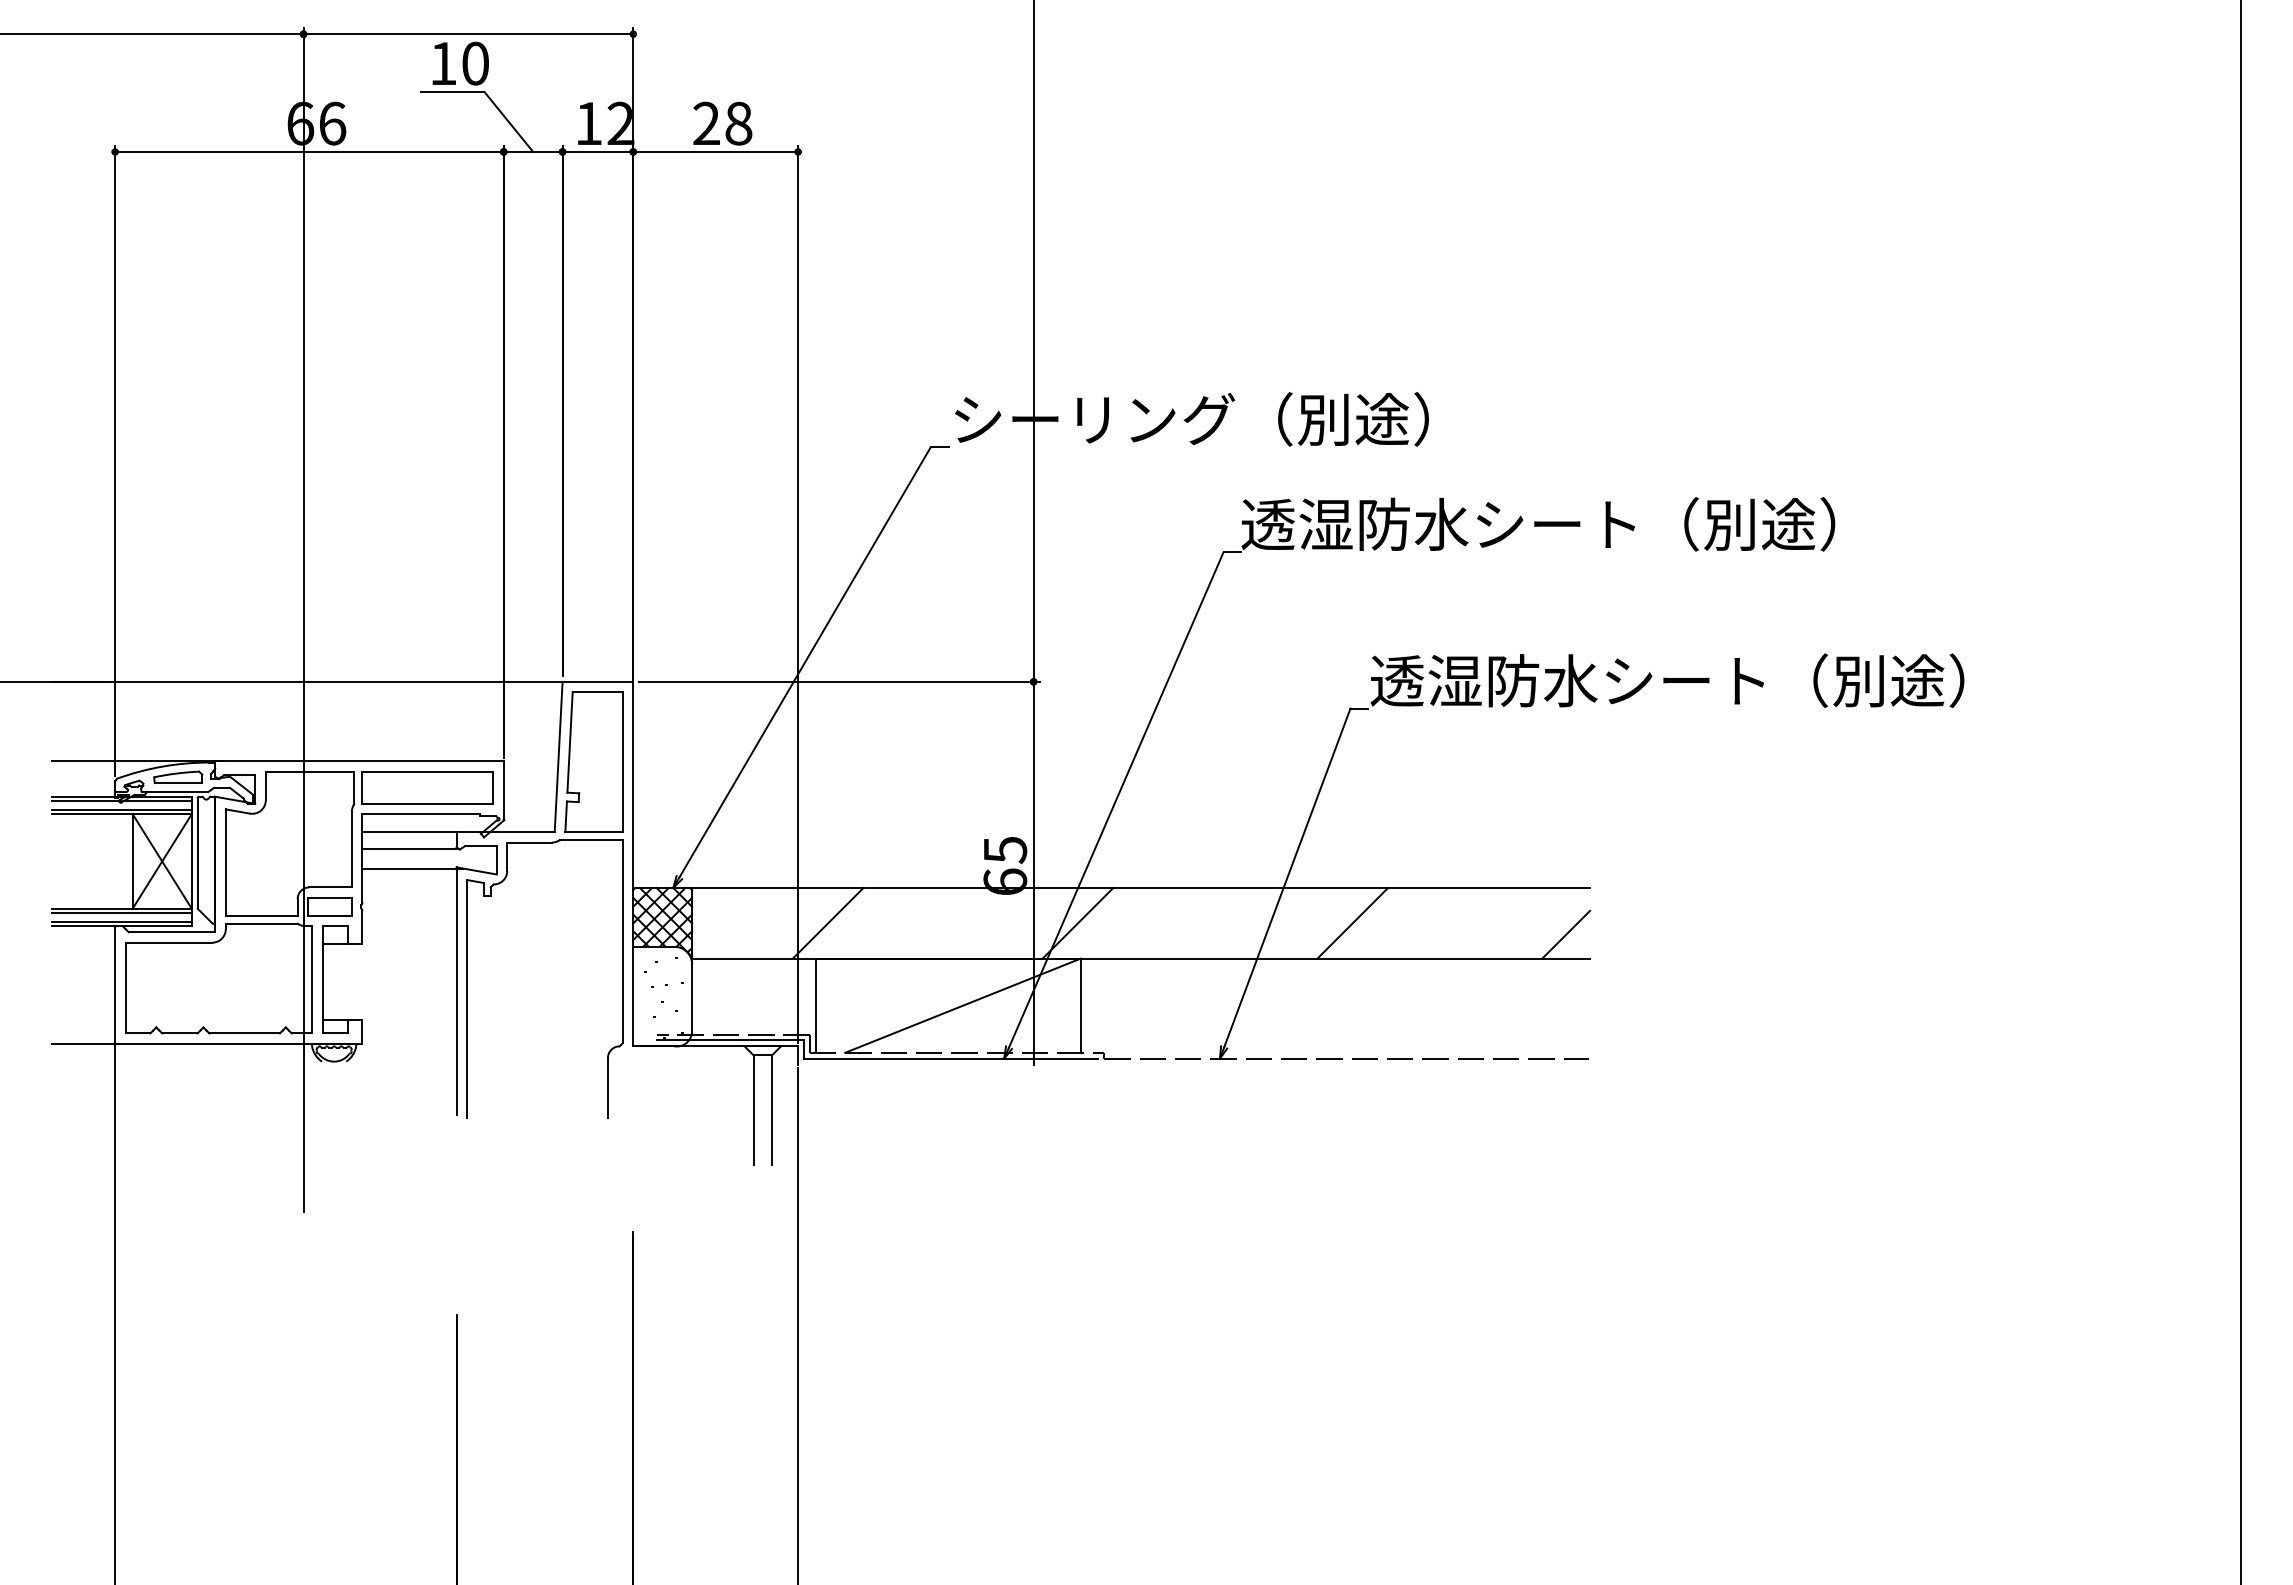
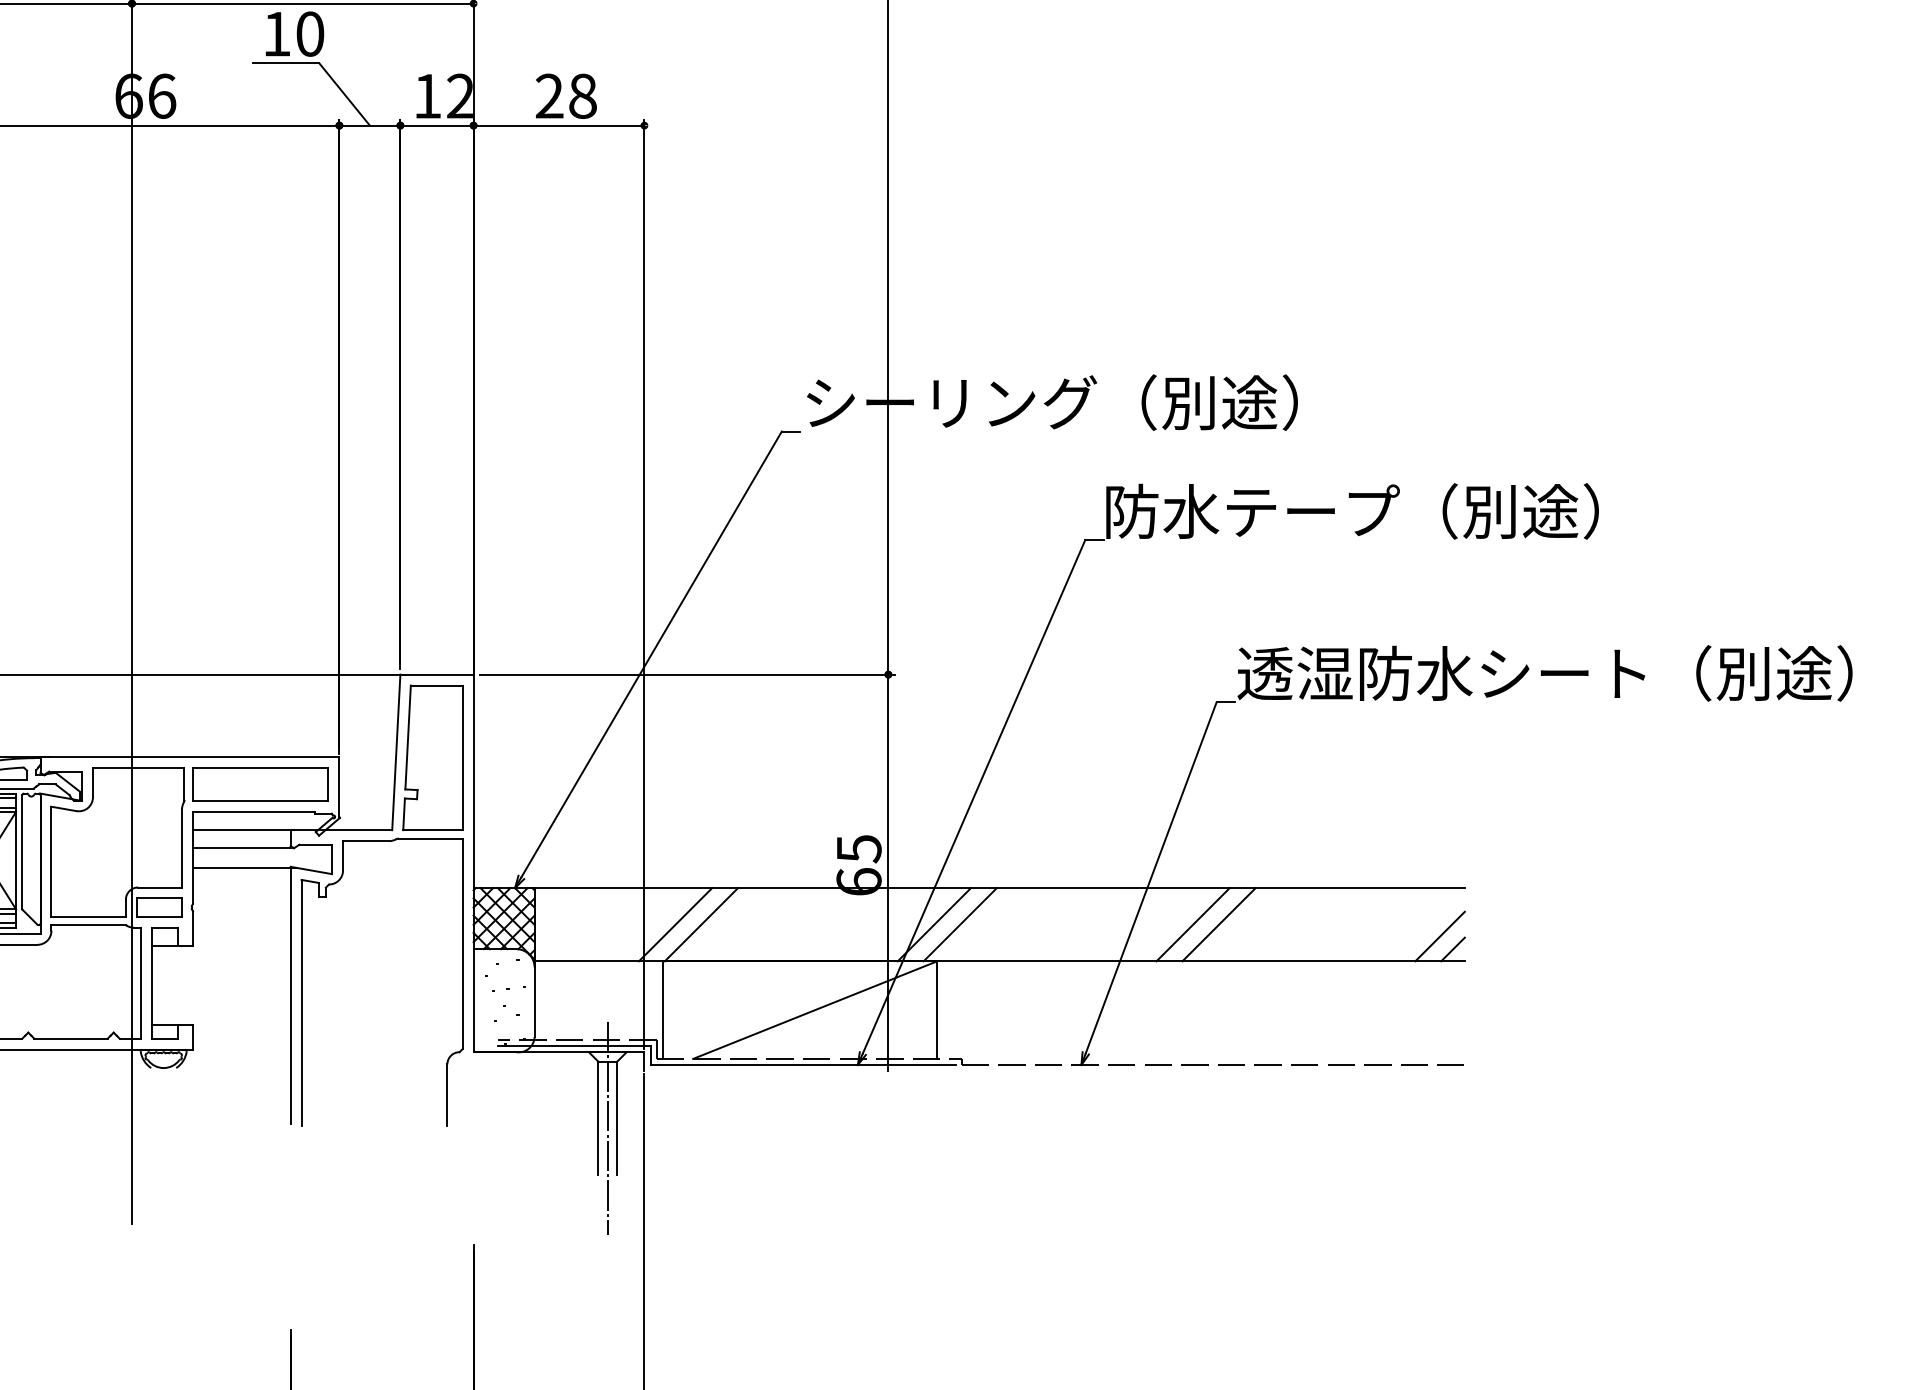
text: (1538, 524) -> (1411, 511), 透湿防水シート（別途） -> 防水テープ（別途）
line: (852, 922) -> (700, 923), added
line: (1102, 922) -> (959, 923), added
line: (1327, 922) -> (1192, 923), added
line: (1578, 946) -> (1452, 948), added
line: (762, 1119) -> (607, 1127), added

